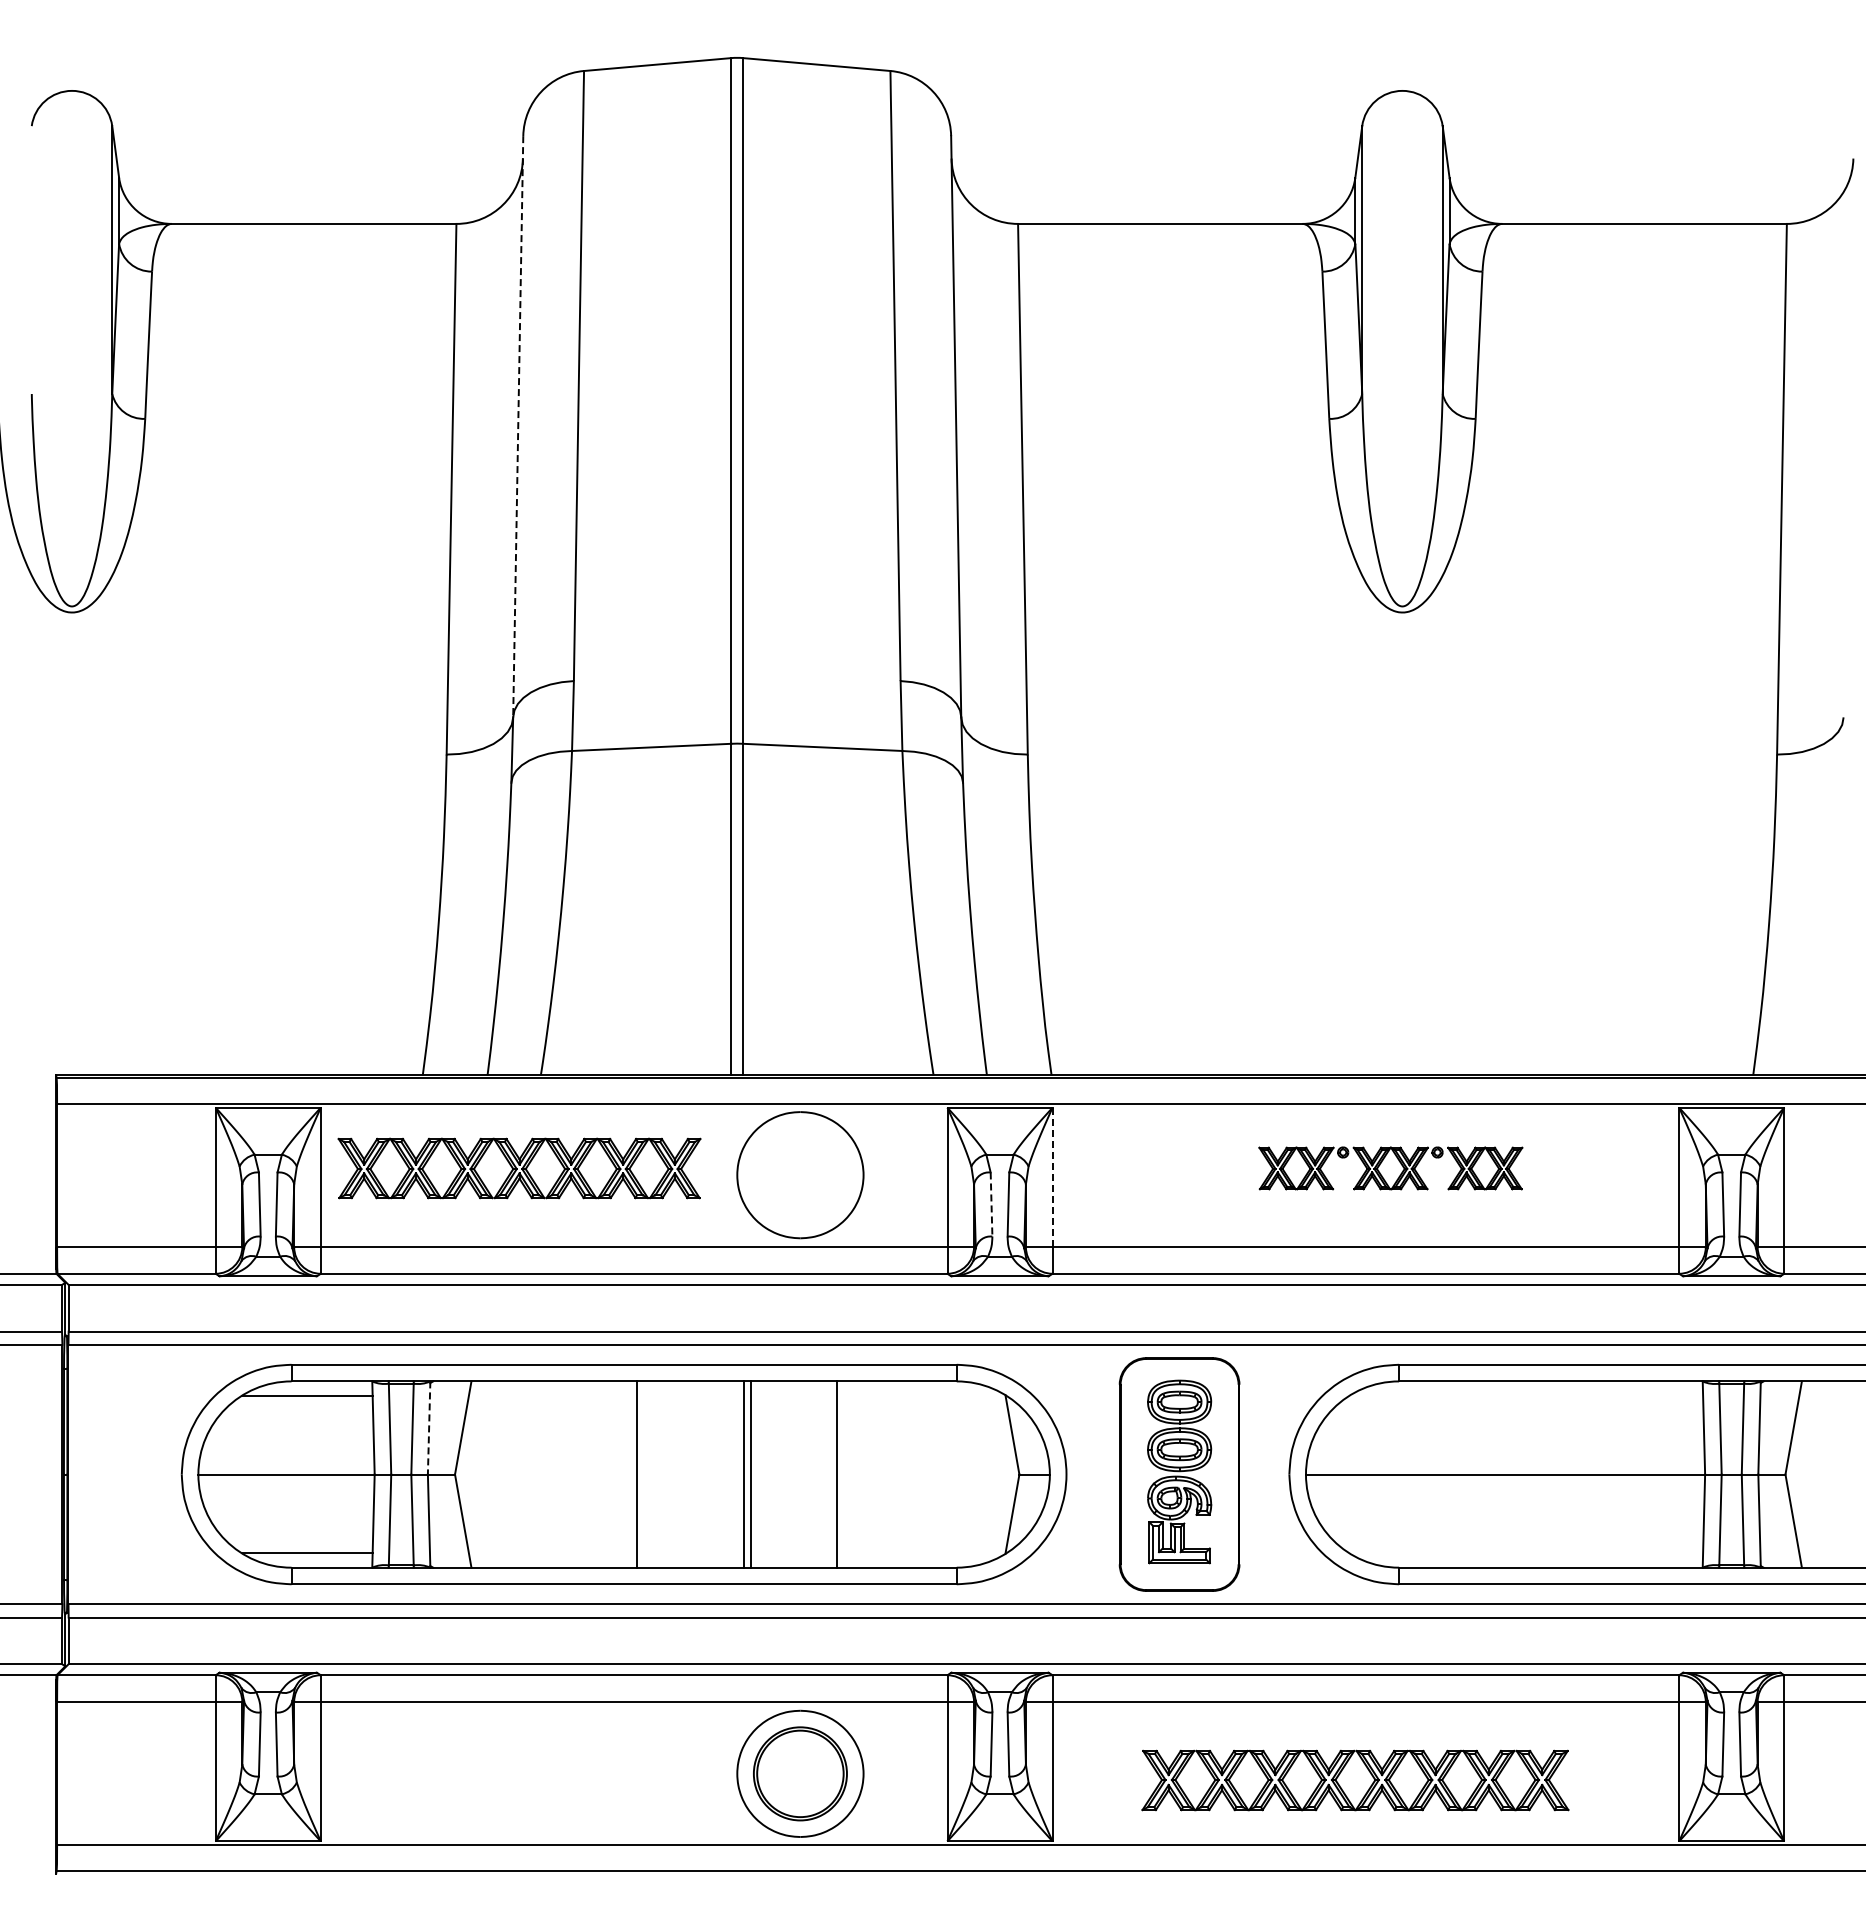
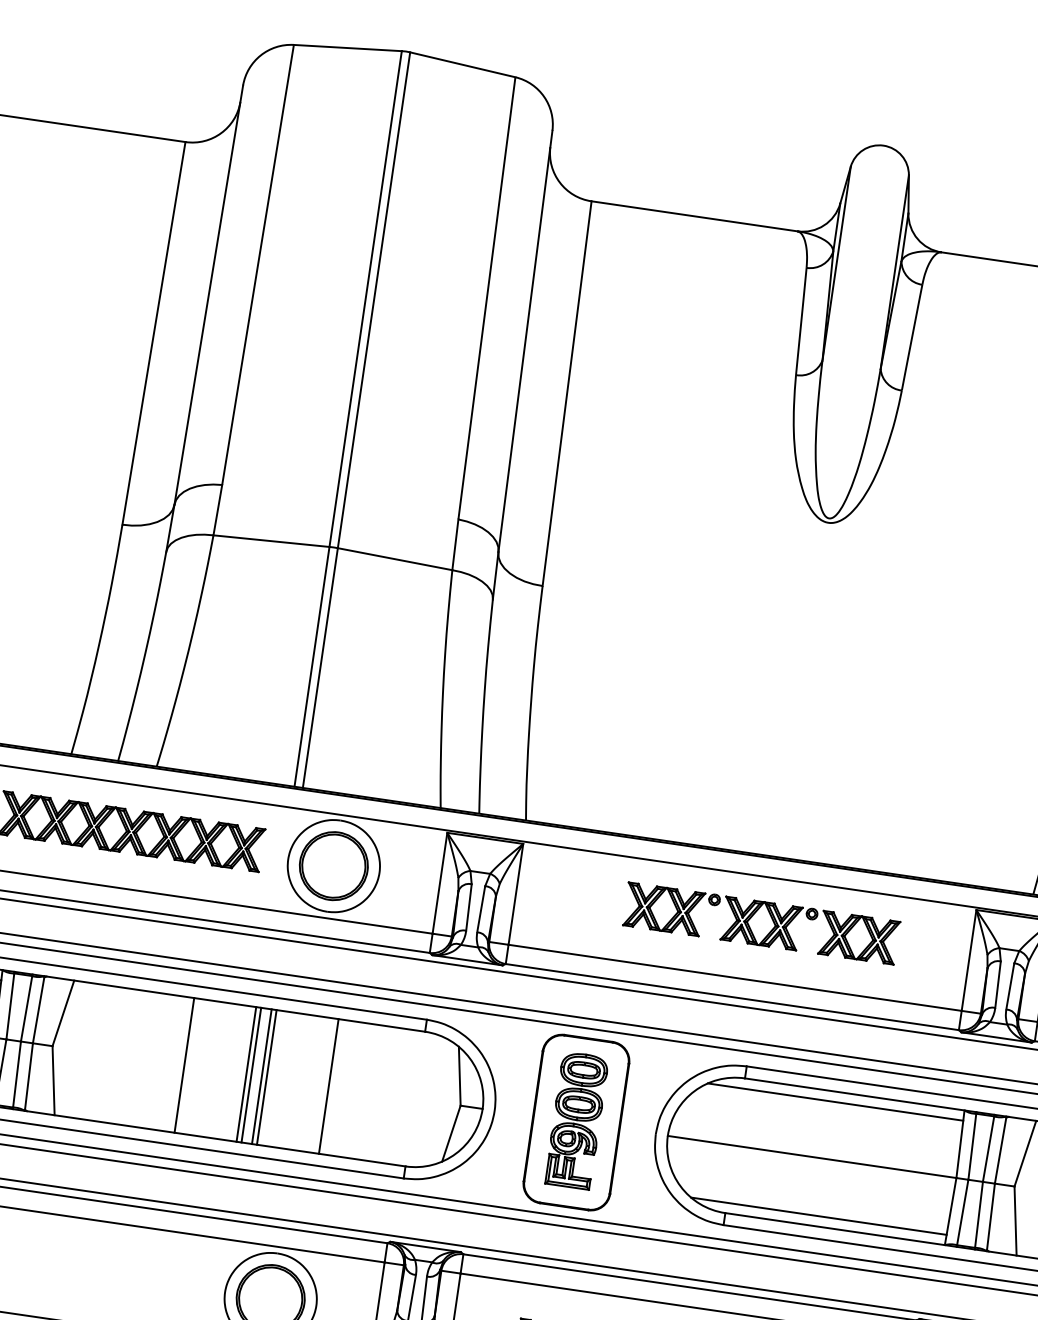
line: (518, 426) -> (209, 295), dashed -> solid
part: (1390, 1168) -> (761, 923), size x1.43
part: (800, 1174) -> (333, 865), added
line: (1052, 1177) -> (515, 894), dashed -> solid
line: (991, 1204) -> (468, 907), dashed -> solid
line: (1526, 1395) -> (835, 1102), added
line: (429, 1427) -> (39, 1009), dashed -> solid
line: (723, 1474) -> (246, 1074), added
line: (729, 1474) -> (251, 1075), added
line: (1526, 1553) -> (818, 1216), added

